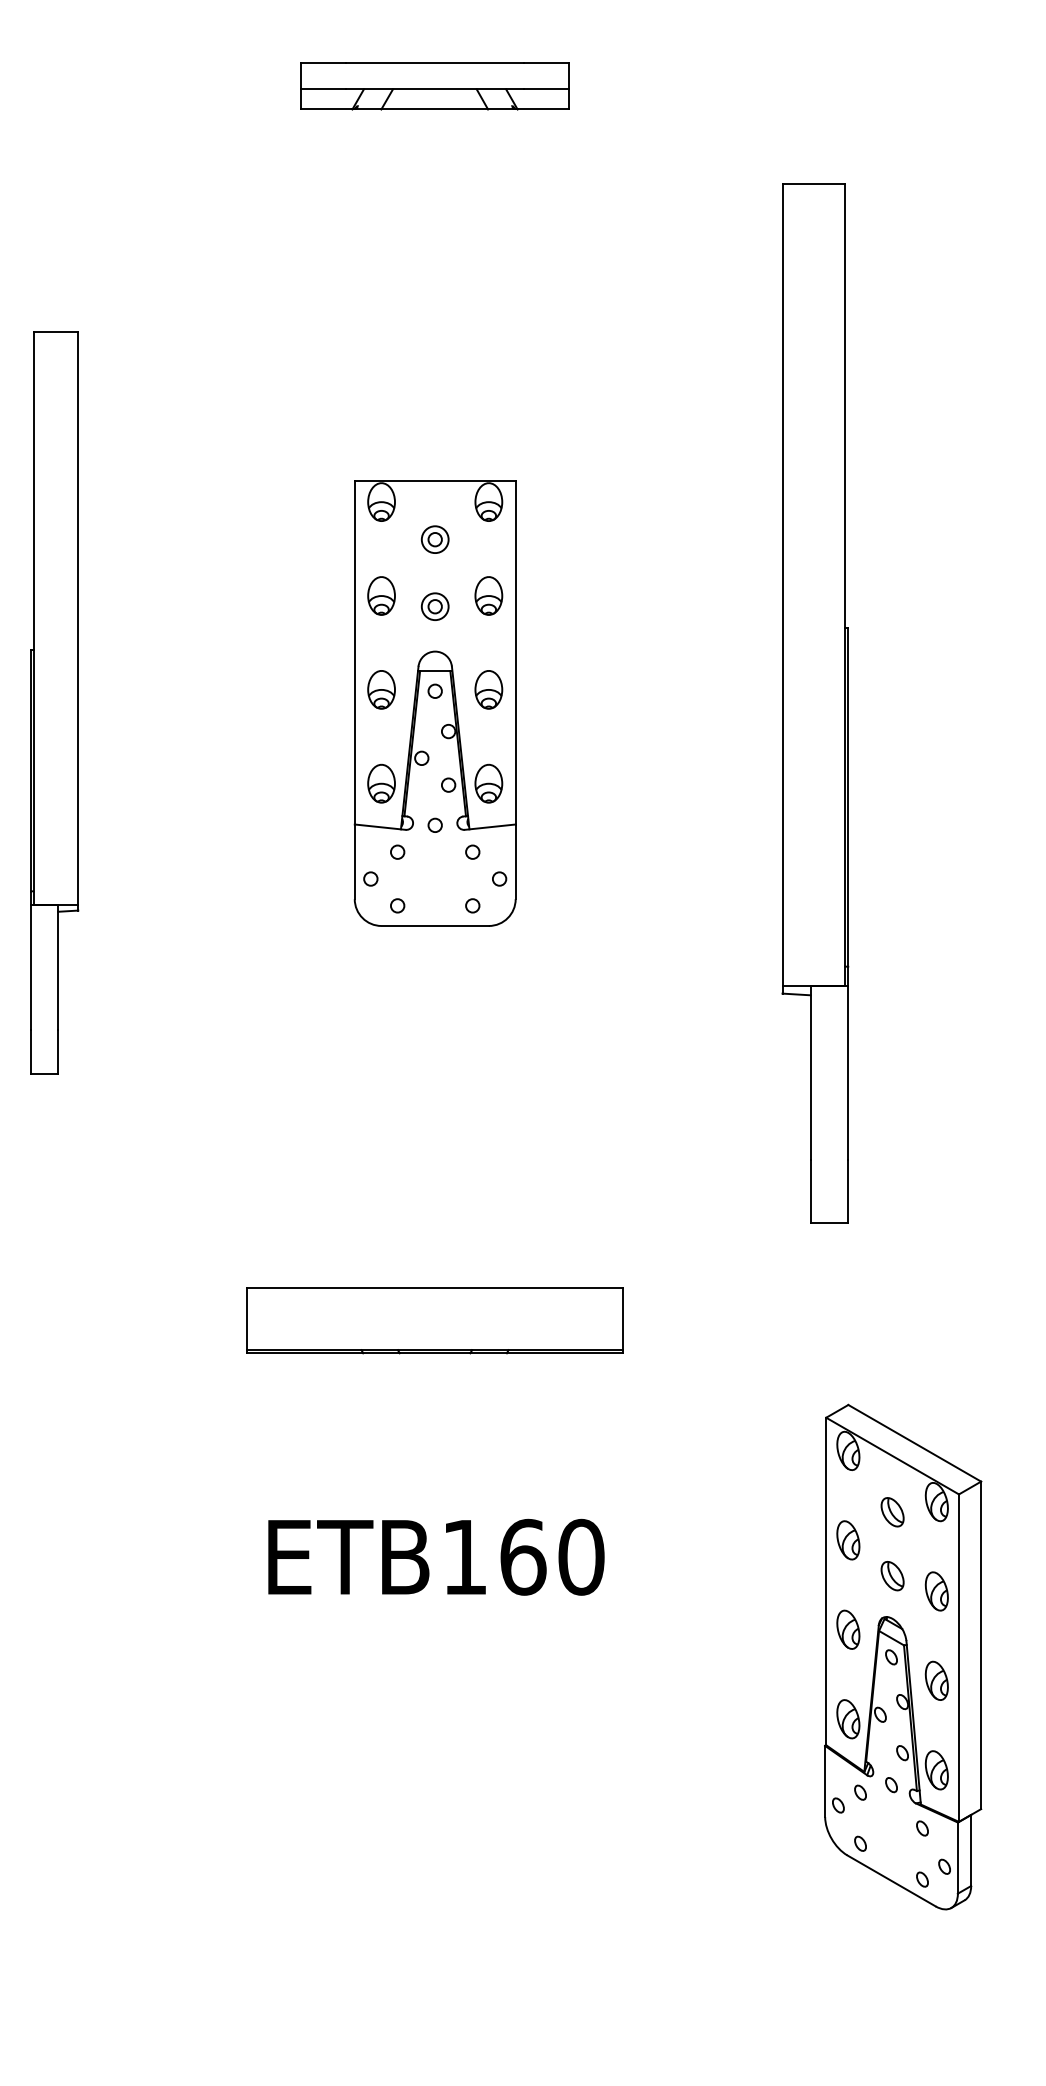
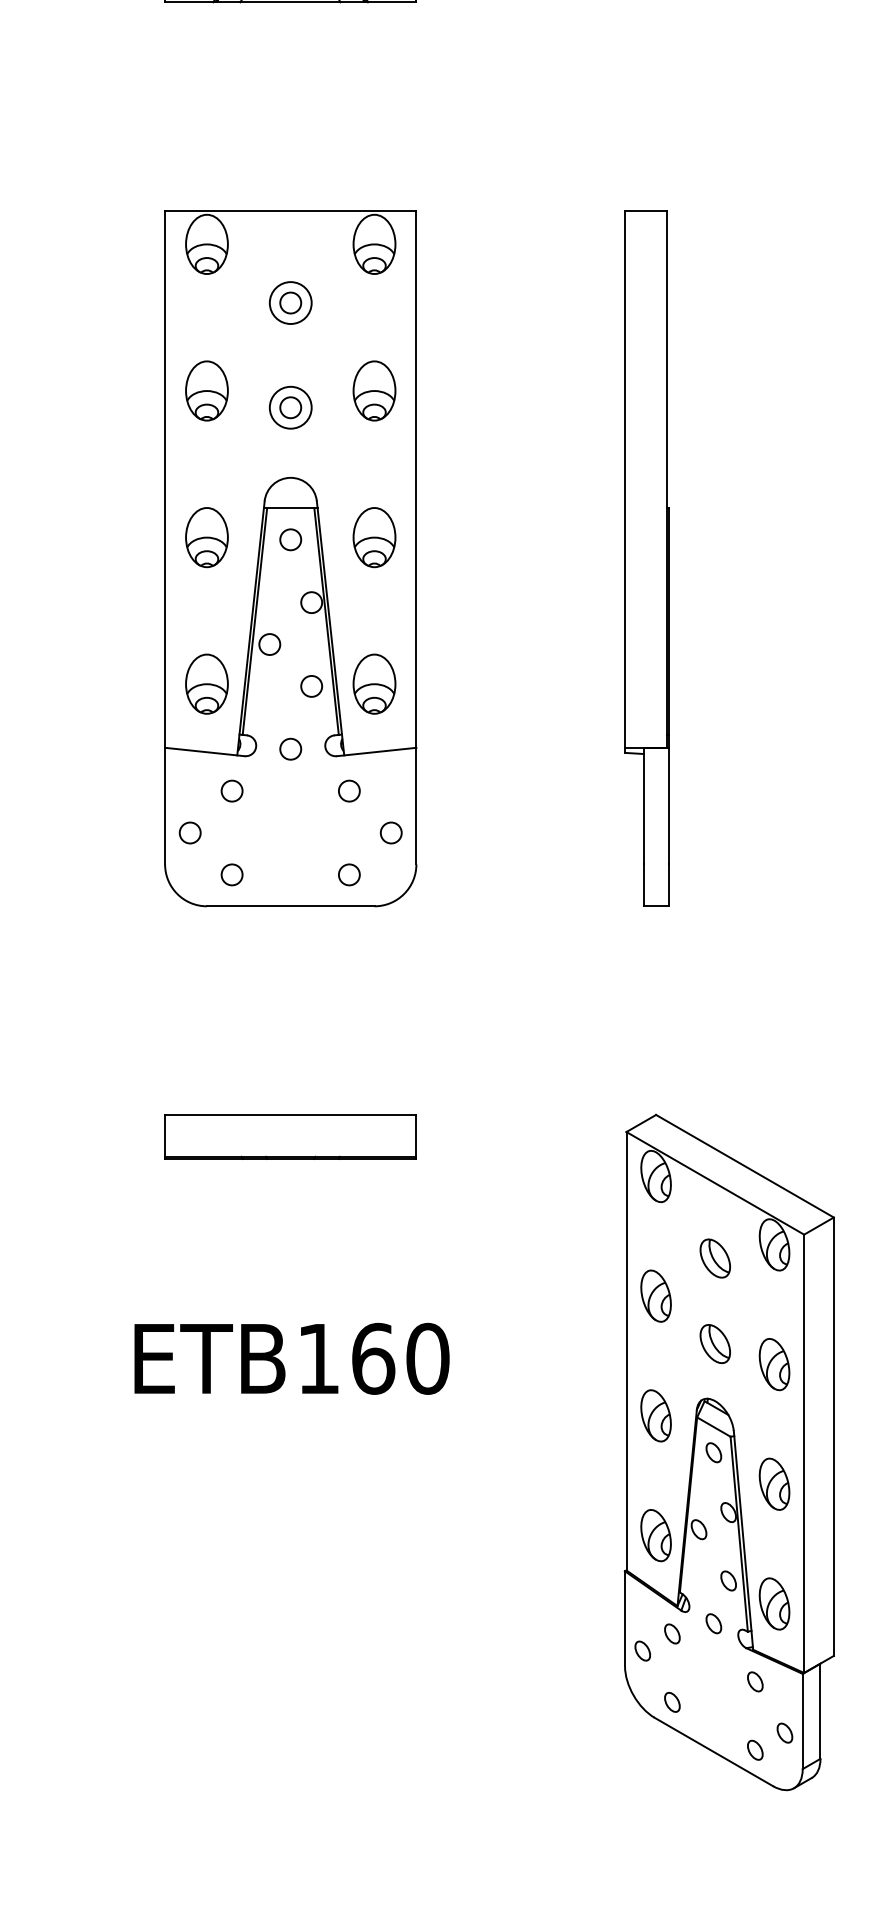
part: (814, 702) -> (646, 557), size x0.71
part: (435, 703) -> (291, 558), size x1.67
part: (434, 1320) -> (290, 1136), size x0.71
part: (902, 1656) -> (728, 1451), size x1.43

